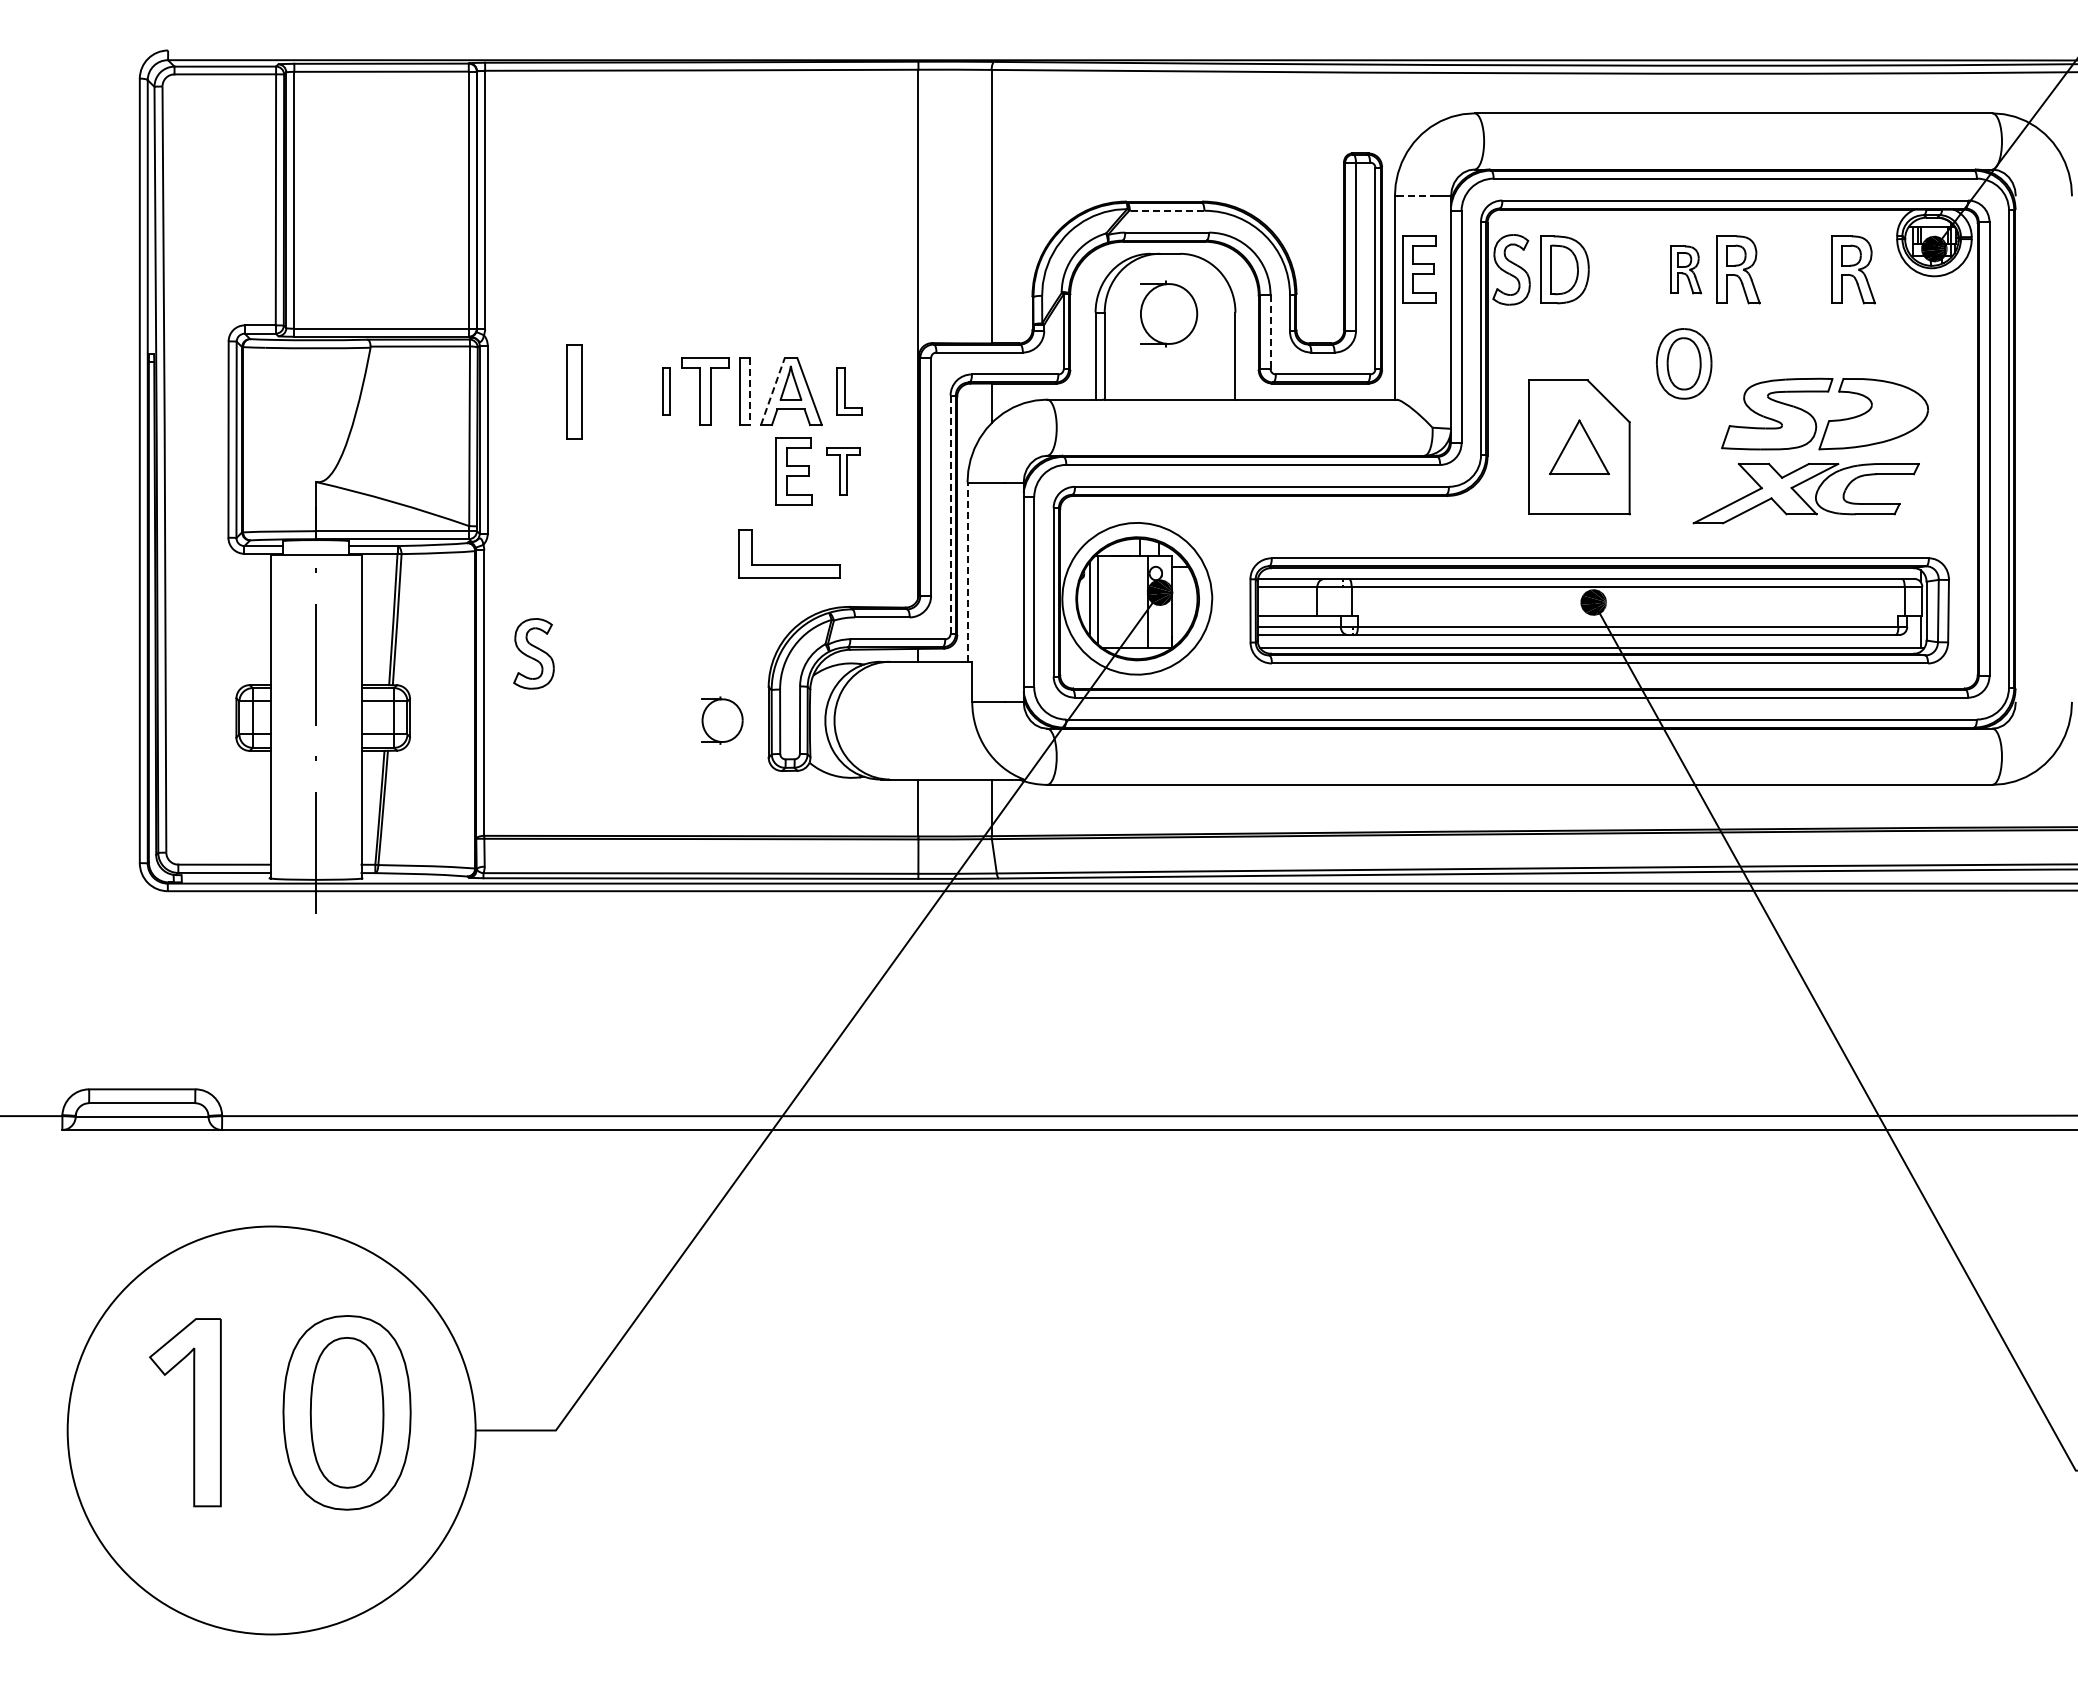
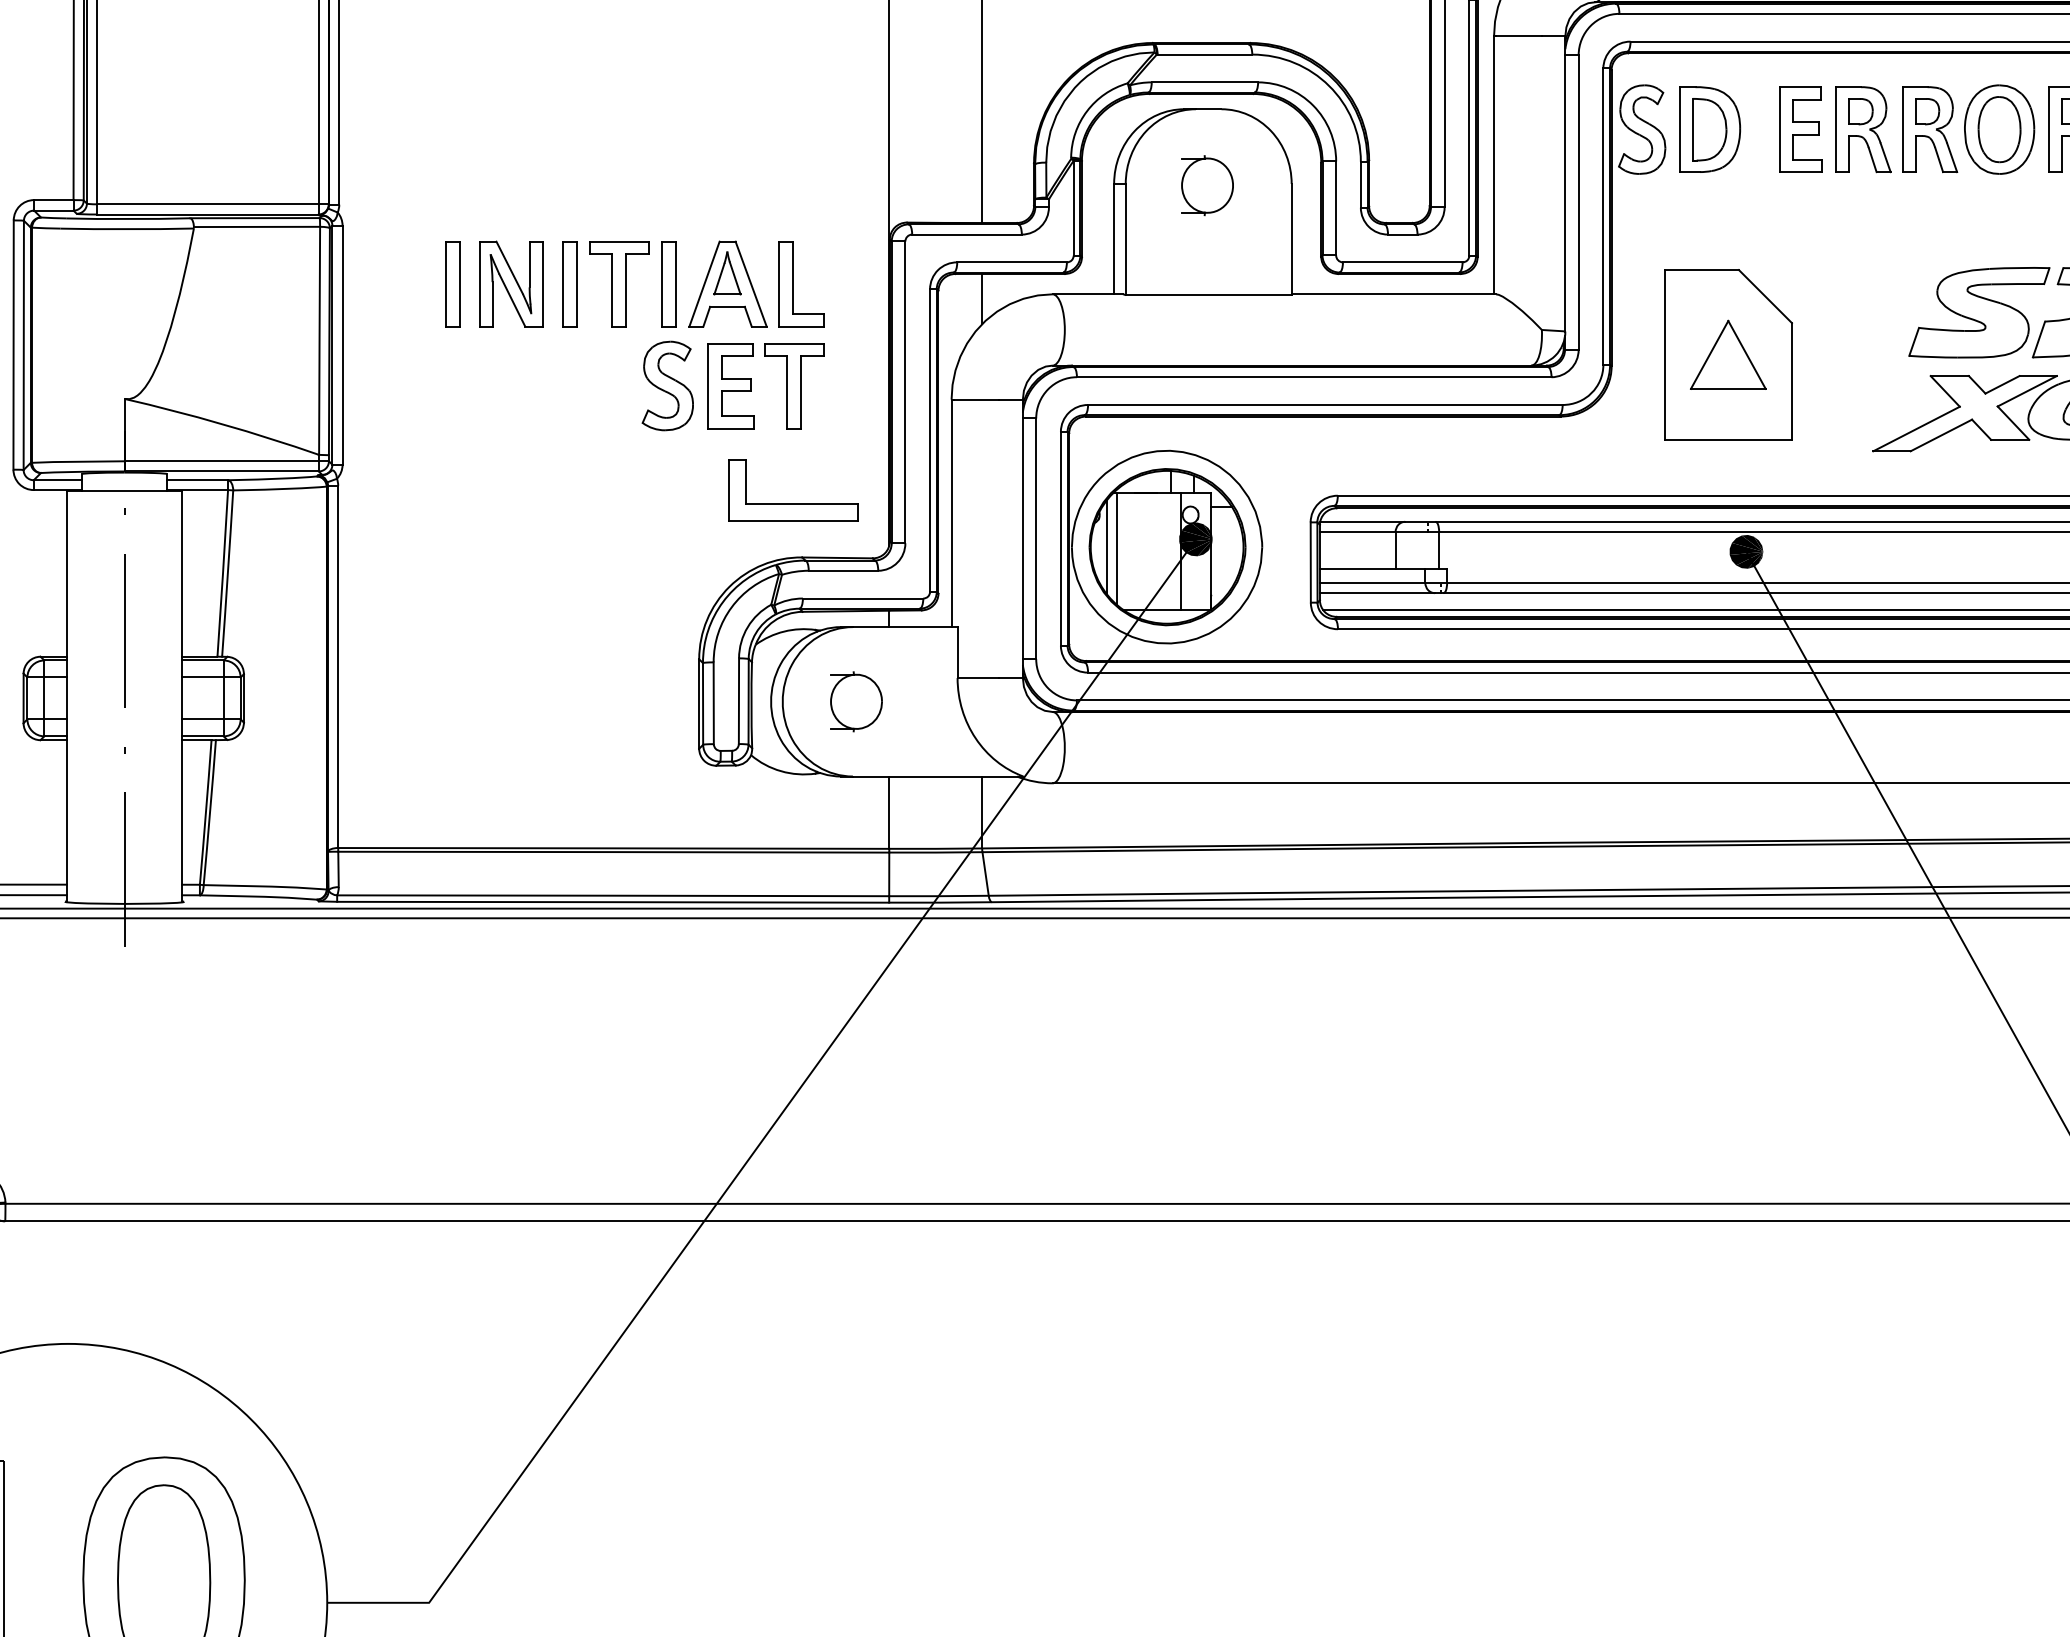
line: (1415, 196) -> (1520, 36), dashed -> solid
line: (1166, 210) -> (1204, 54), dashed -> solid
part: (1419, 269) -> (1800, 129), moved
part: (1686, 269) -> (1864, 129), size x1.43
part: (1169, 313) -> (1207, 185), size x0.71
line: (1270, 332) -> (1336, 209), dashed -> solid
part: (1684, 363) -> (1999, 129), moved
part: (574, 391) -> (452, 284), size x0.71
part: (620, 391) -> (511, 284), added
part: (666, 391) -> (569, 284), size x1.43
line: (772, 391) -> (704, 284), dashed -> solid
part: (849, 391) -> (801, 284), size x1.43
line: (750, 392) -> (676, 285), dashed -> solid
part: (843, 471) -> (794, 385), size x1.43
line: (950, 515) -> (929, 441), dashed -> solid
part: (789, 564) -> (794, 503), moved
line: (967, 572) -> (951, 513), dashed -> solid
part: (533, 653) -> (667, 385), moved
part: (722, 720) -> (856, 701), moved

